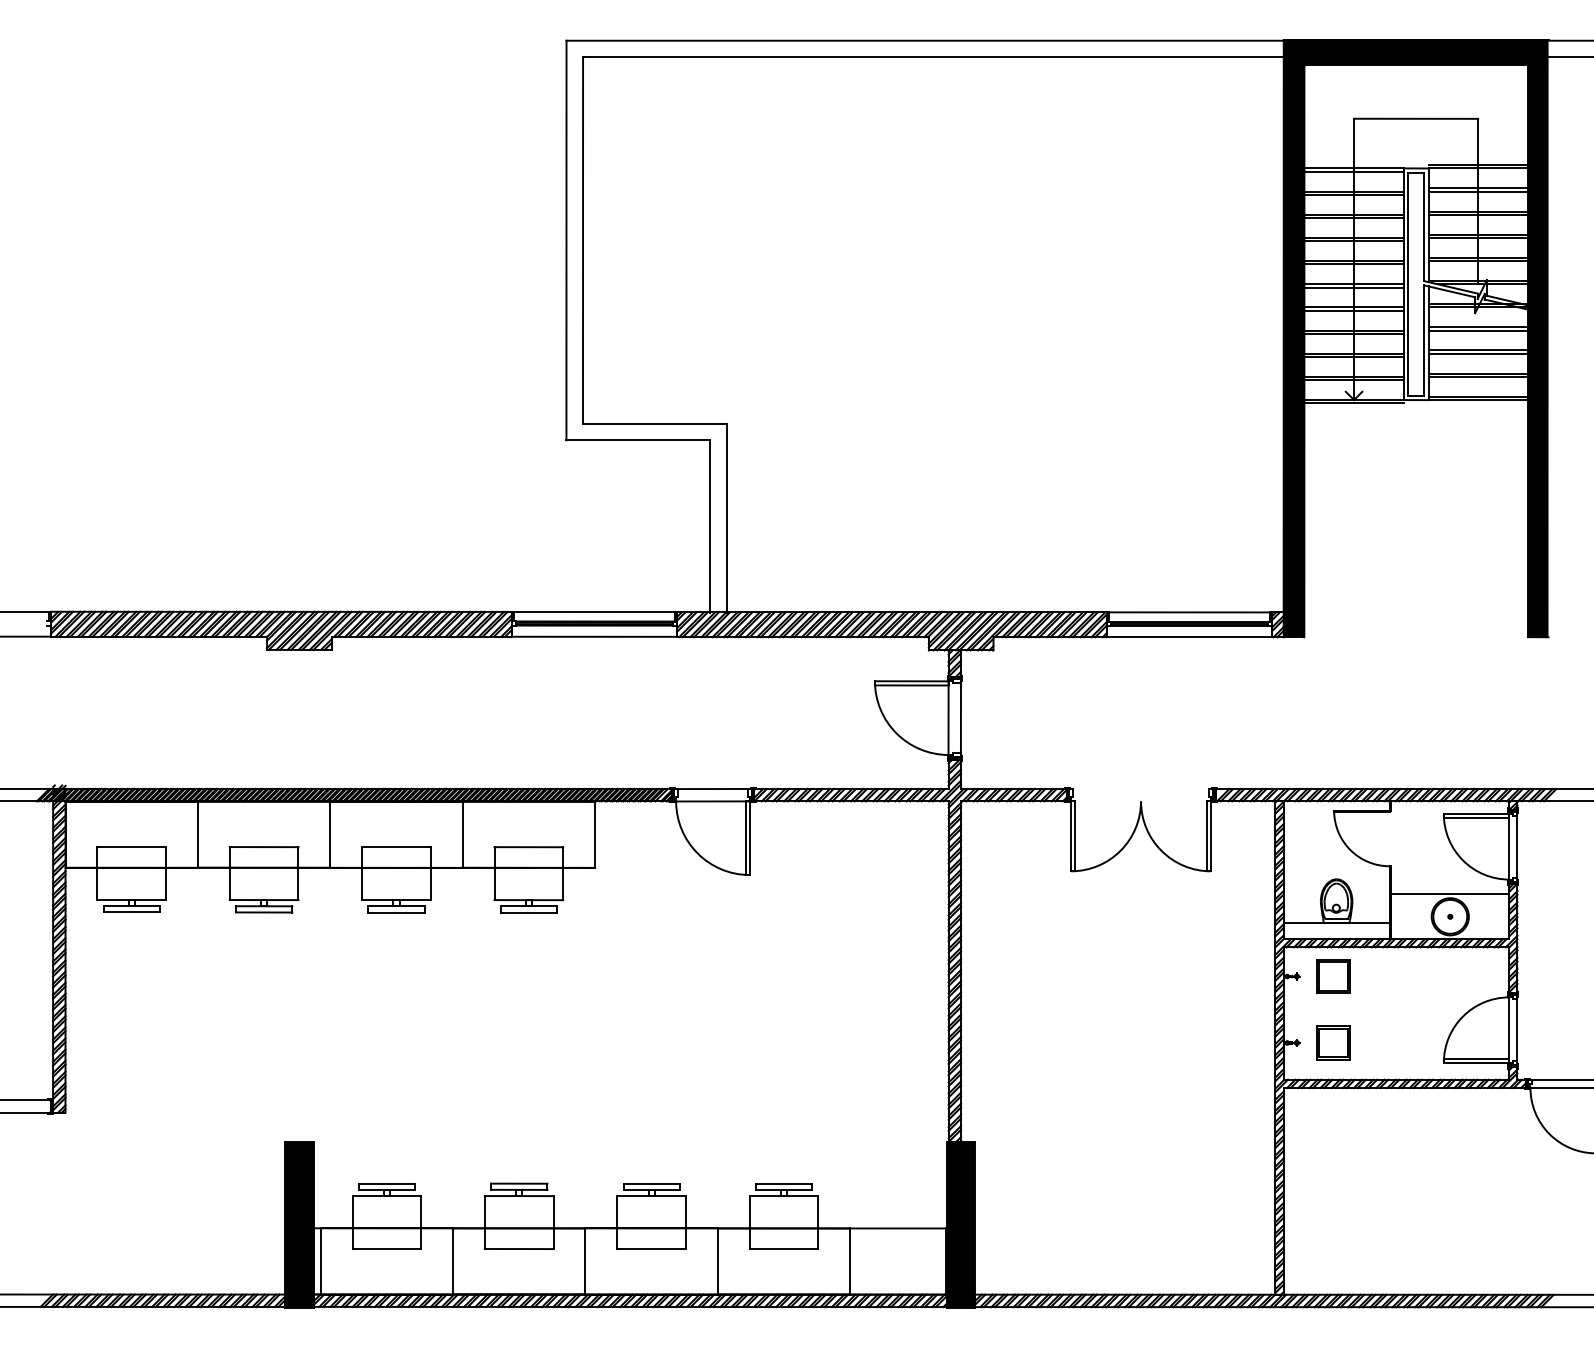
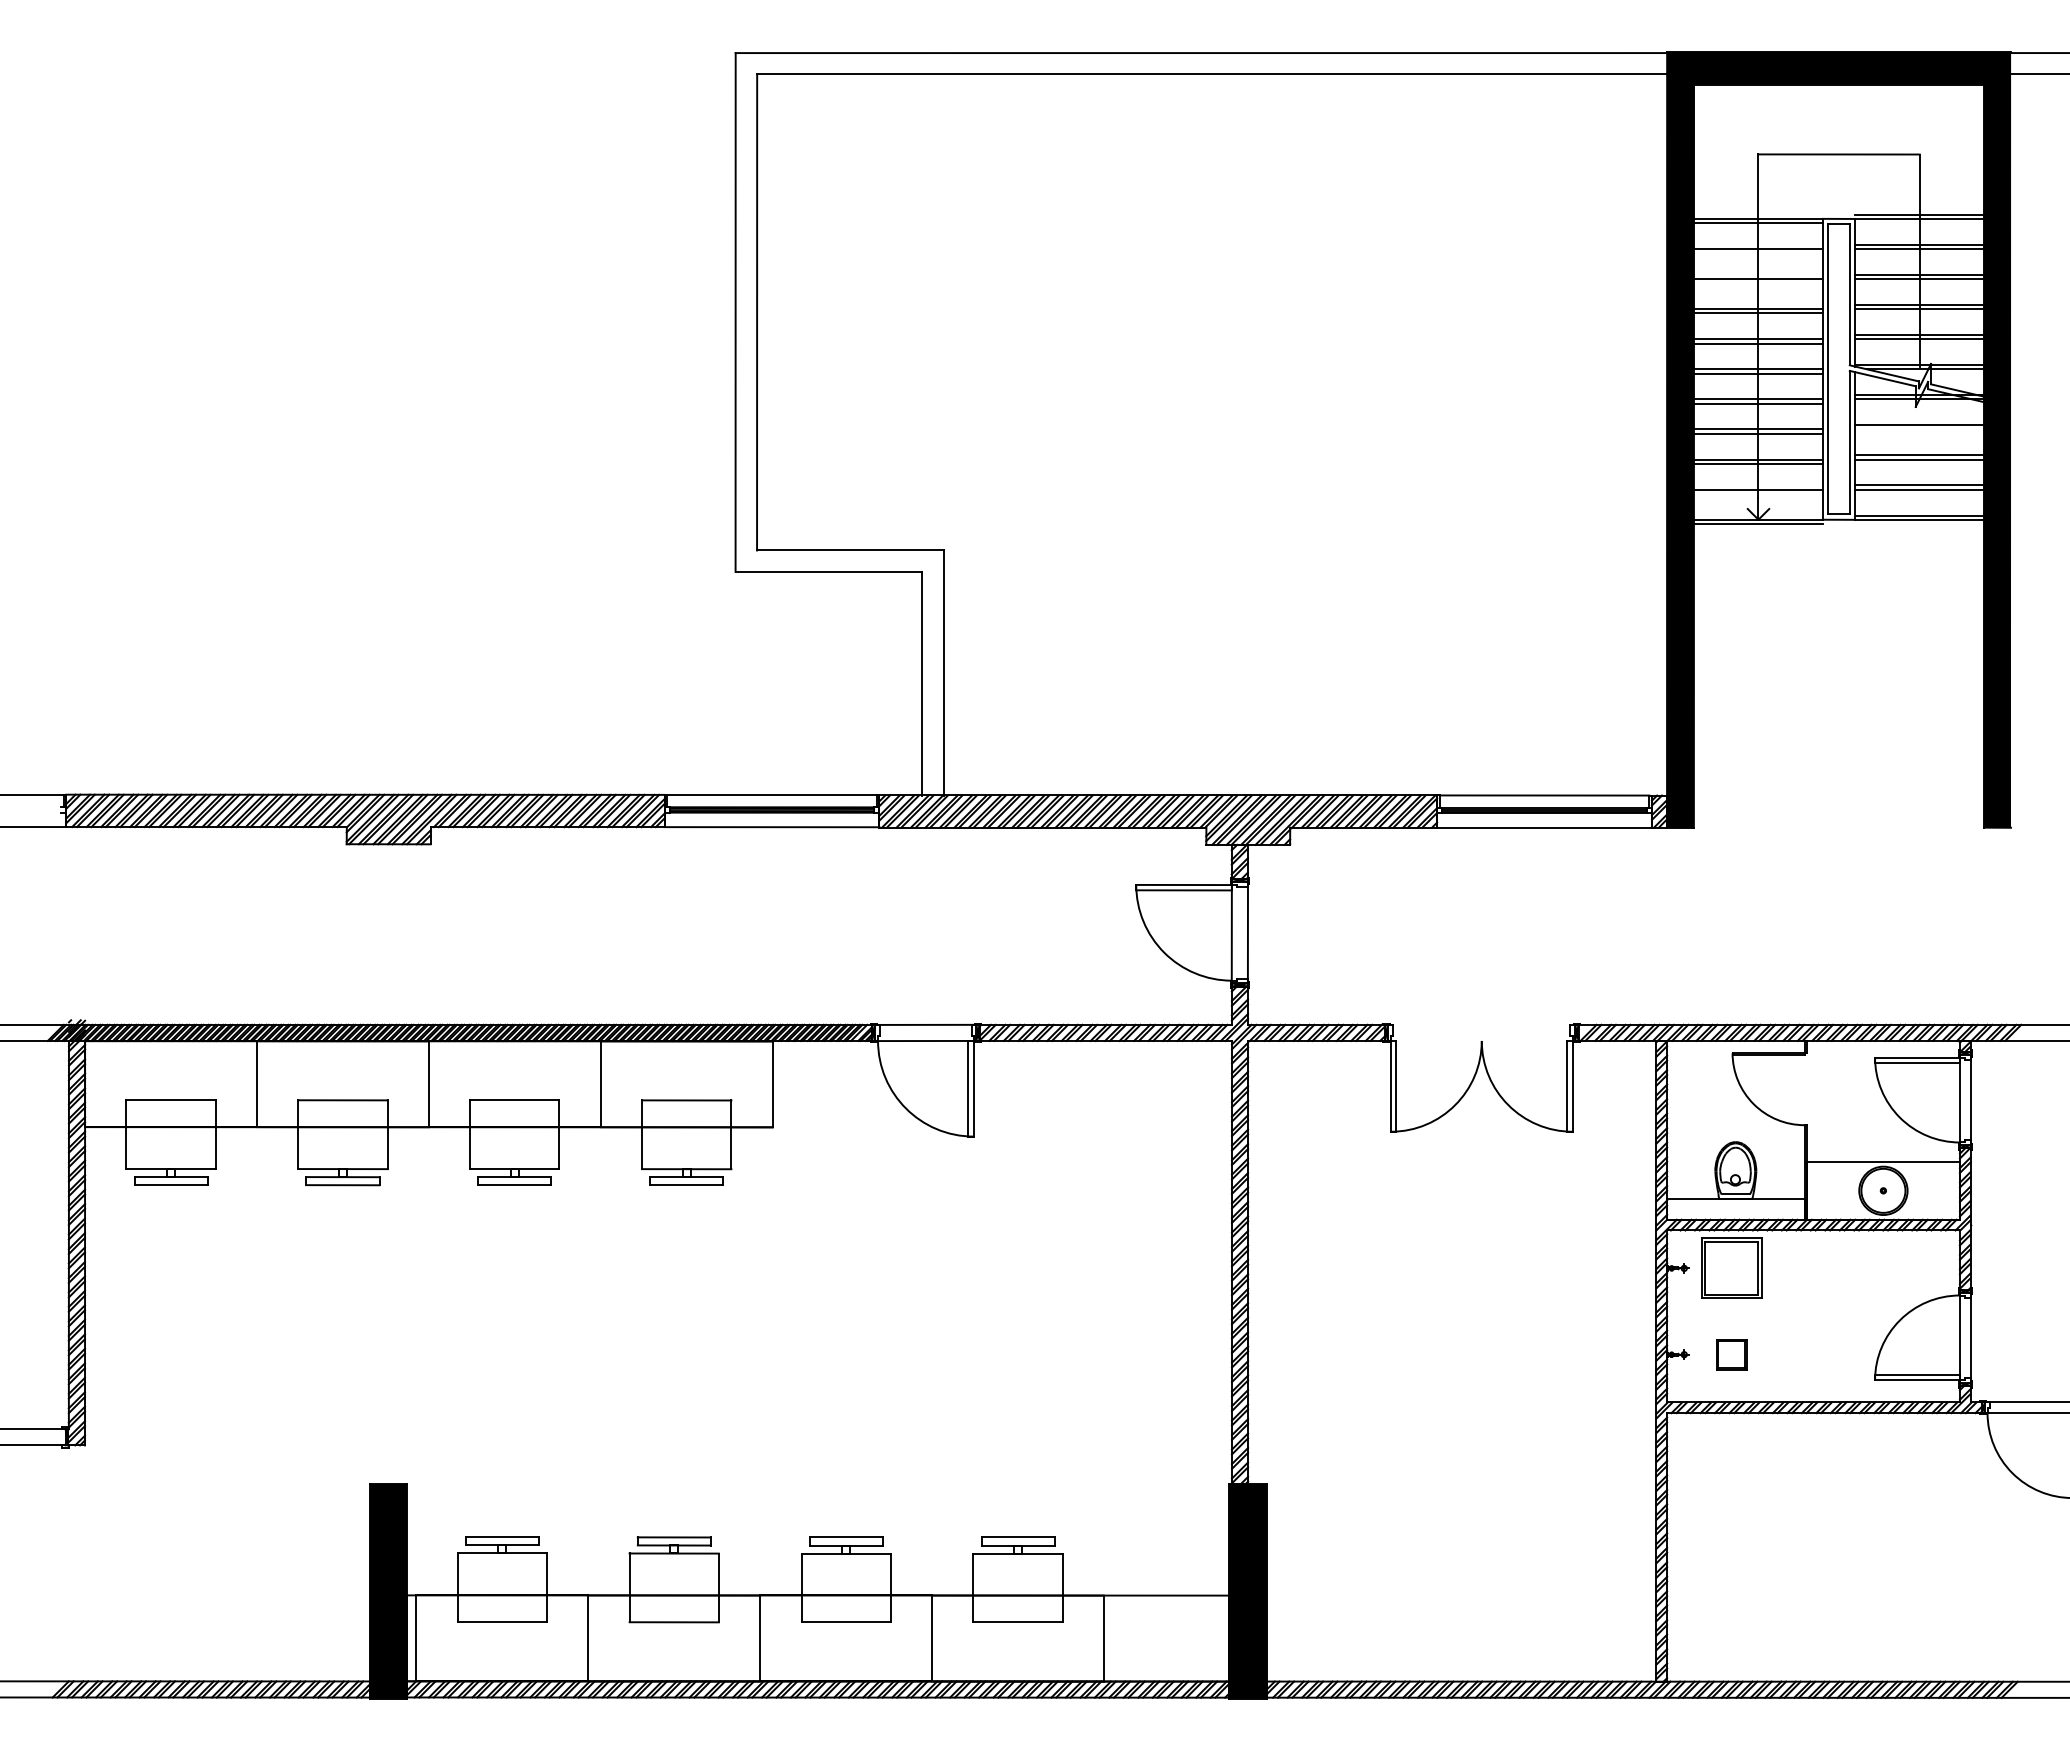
line: (1354, 195) -> (1758, 253), removed
line: (1354, 218) -> (1758, 283), removed
line: (1478, 330) -> (1919, 429), removed
line: (1354, 379) -> (1758, 493), removed
part: (1333, 976) -> (1731, 1268), size x1.4
part: (1333, 1042) -> (1731, 1354), size x0.7

